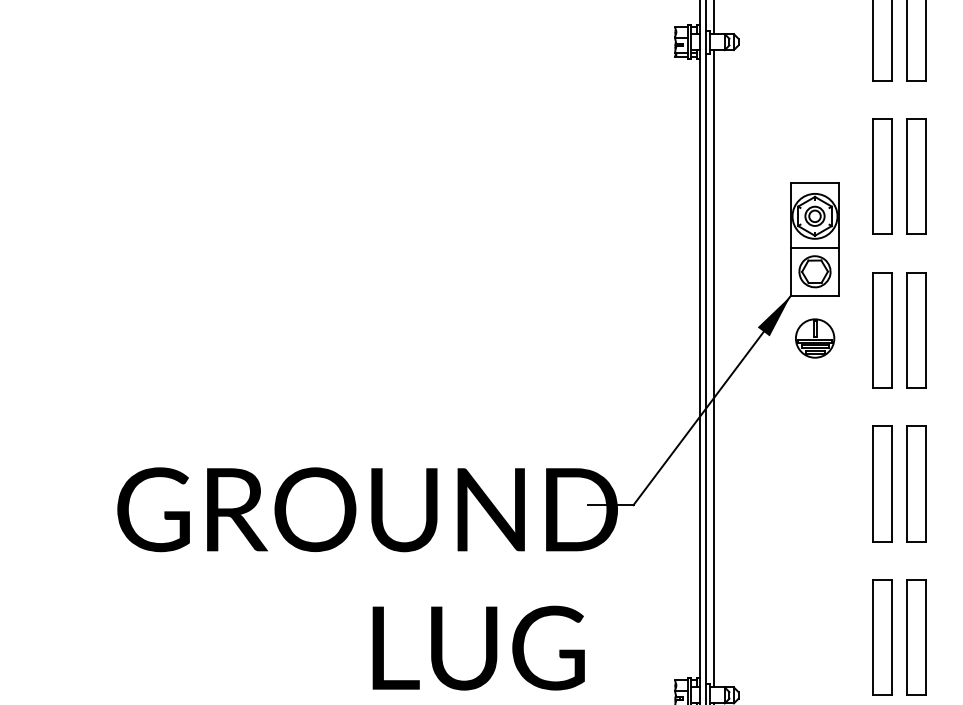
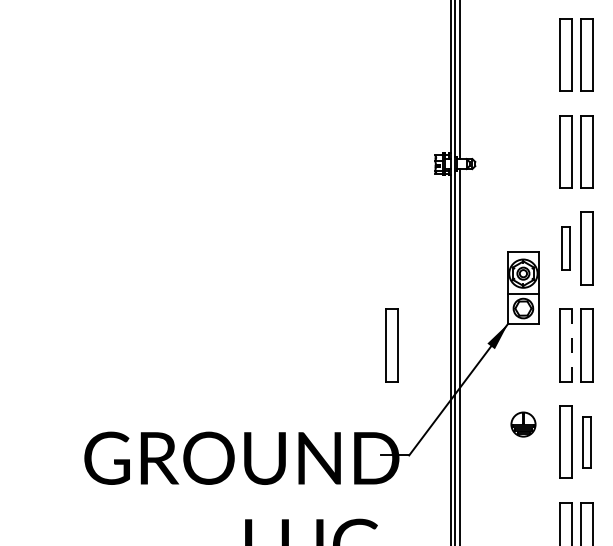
part: (881, 176) -> (565, 248), size x0.6
part: (605, 330) -> (391, 345), added
line: (892, 330) -> (572, 345), solid -> dashed
part: (815, 338) -> (523, 424), moved
part: (915, 483) -> (586, 441), size x0.7

